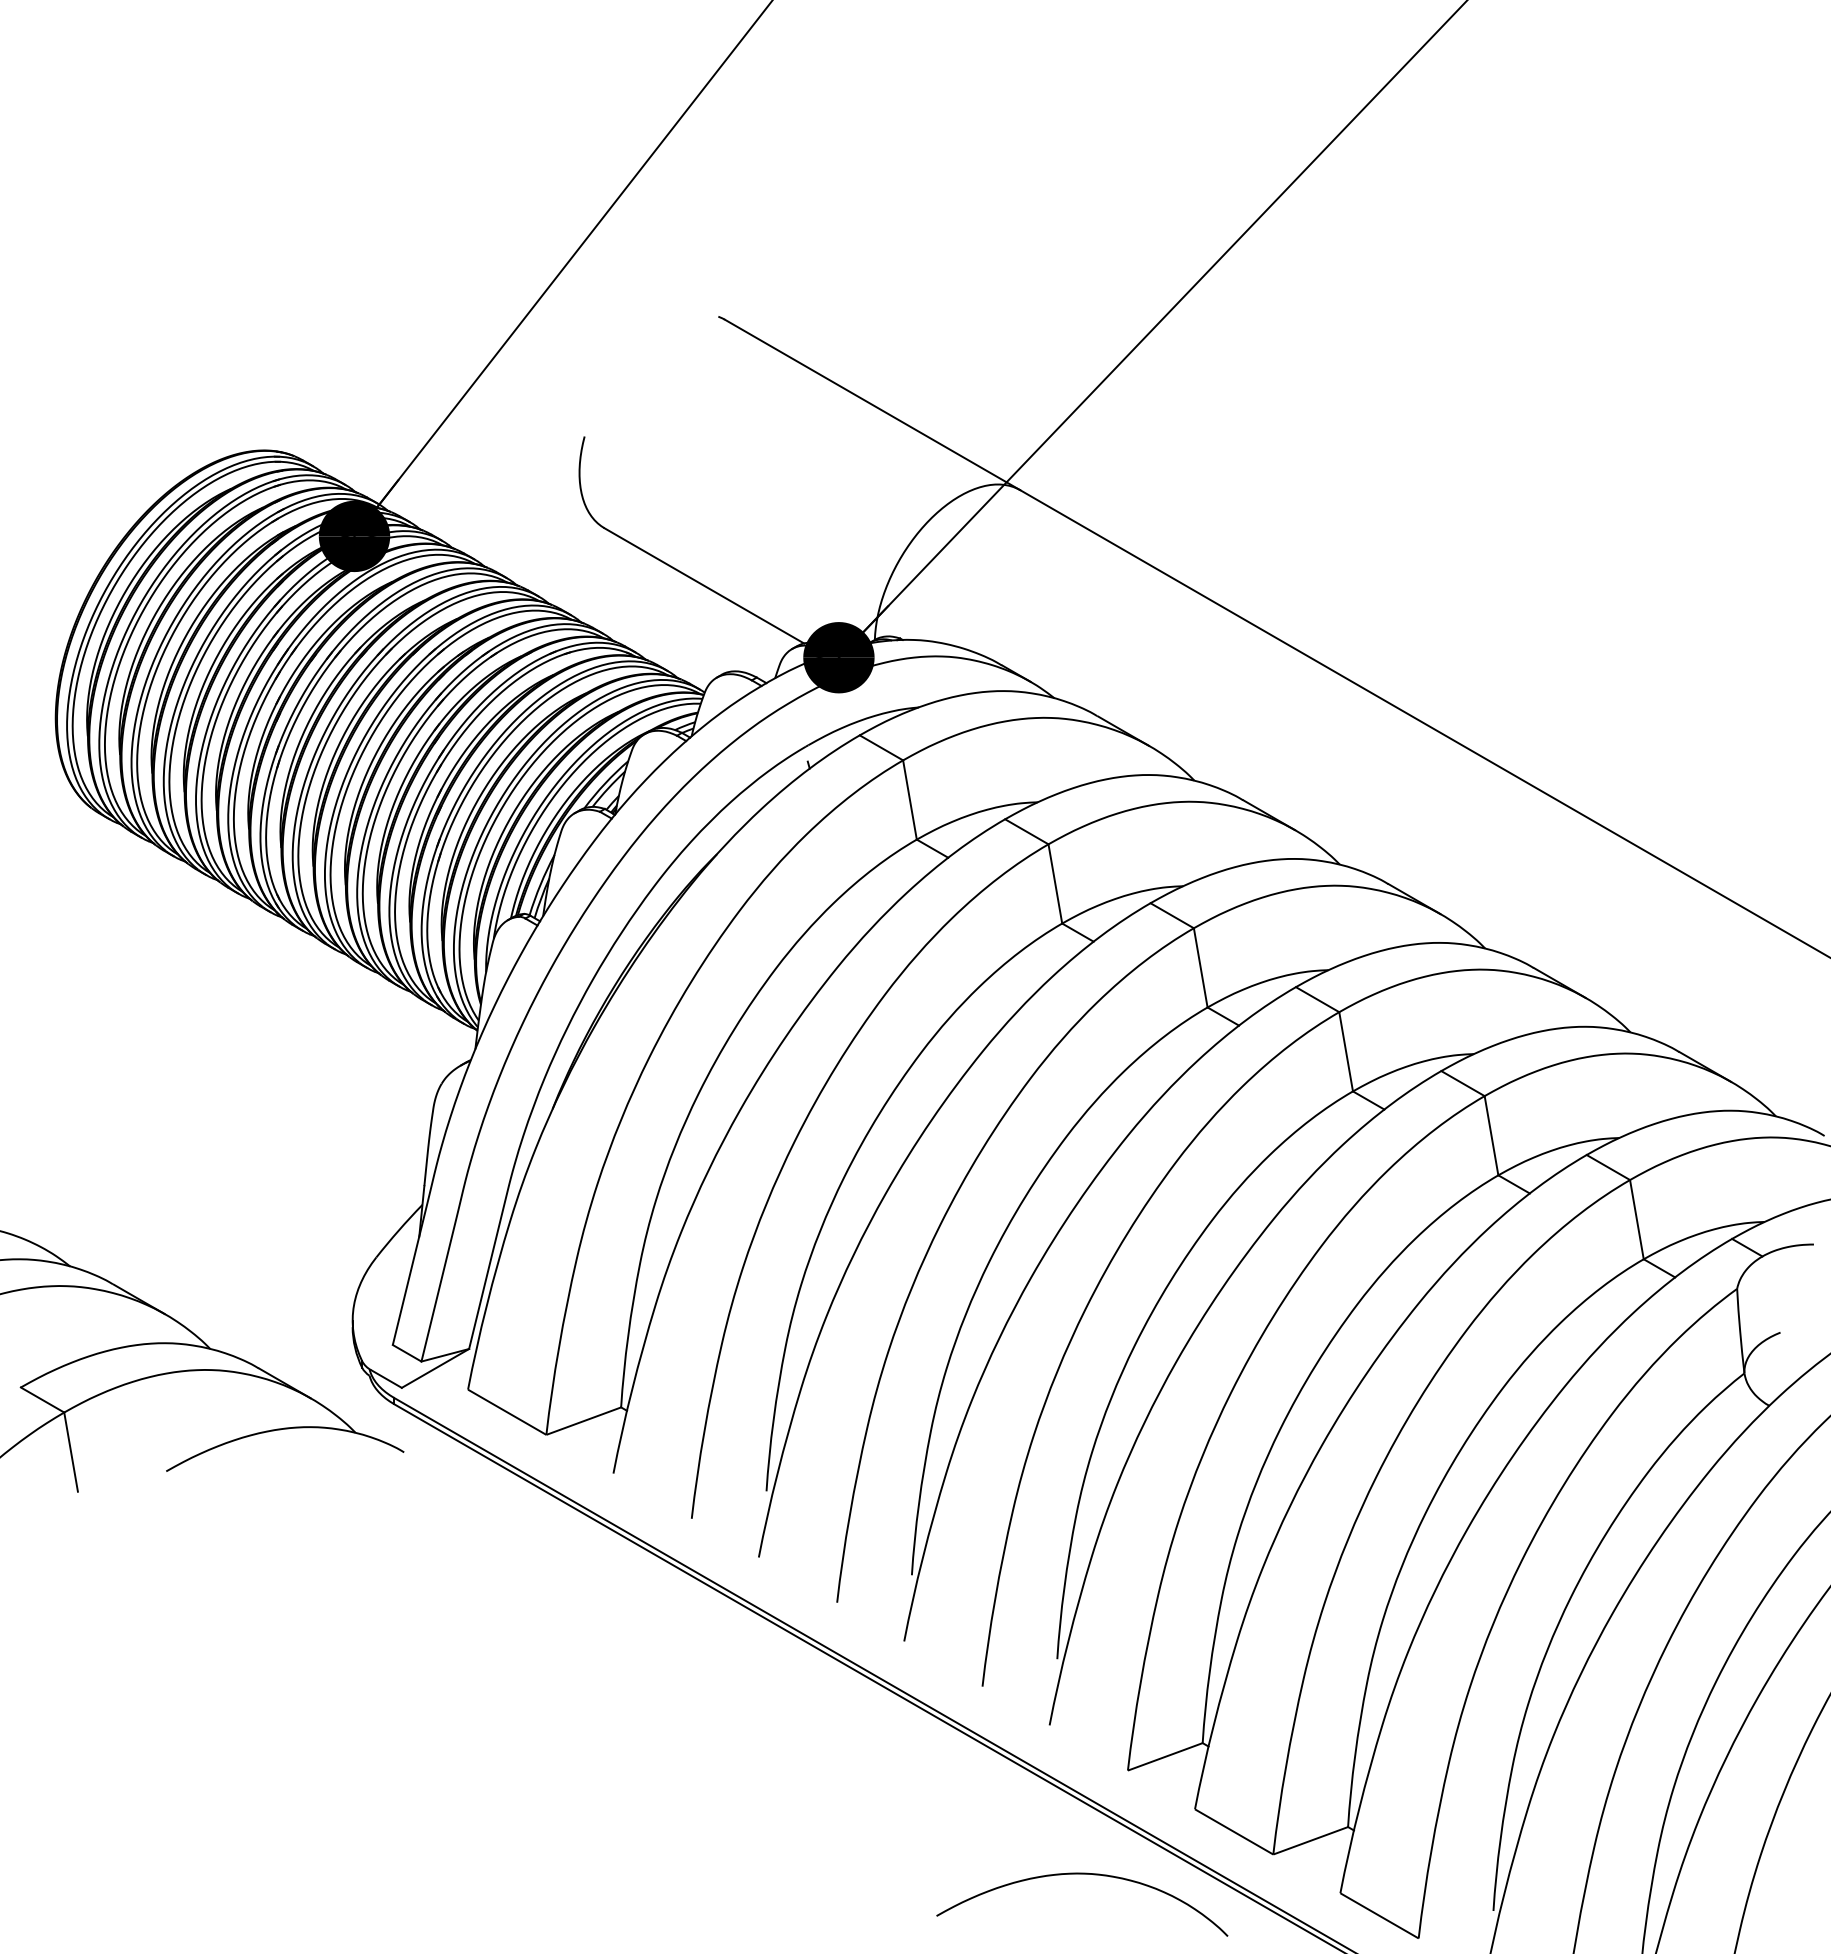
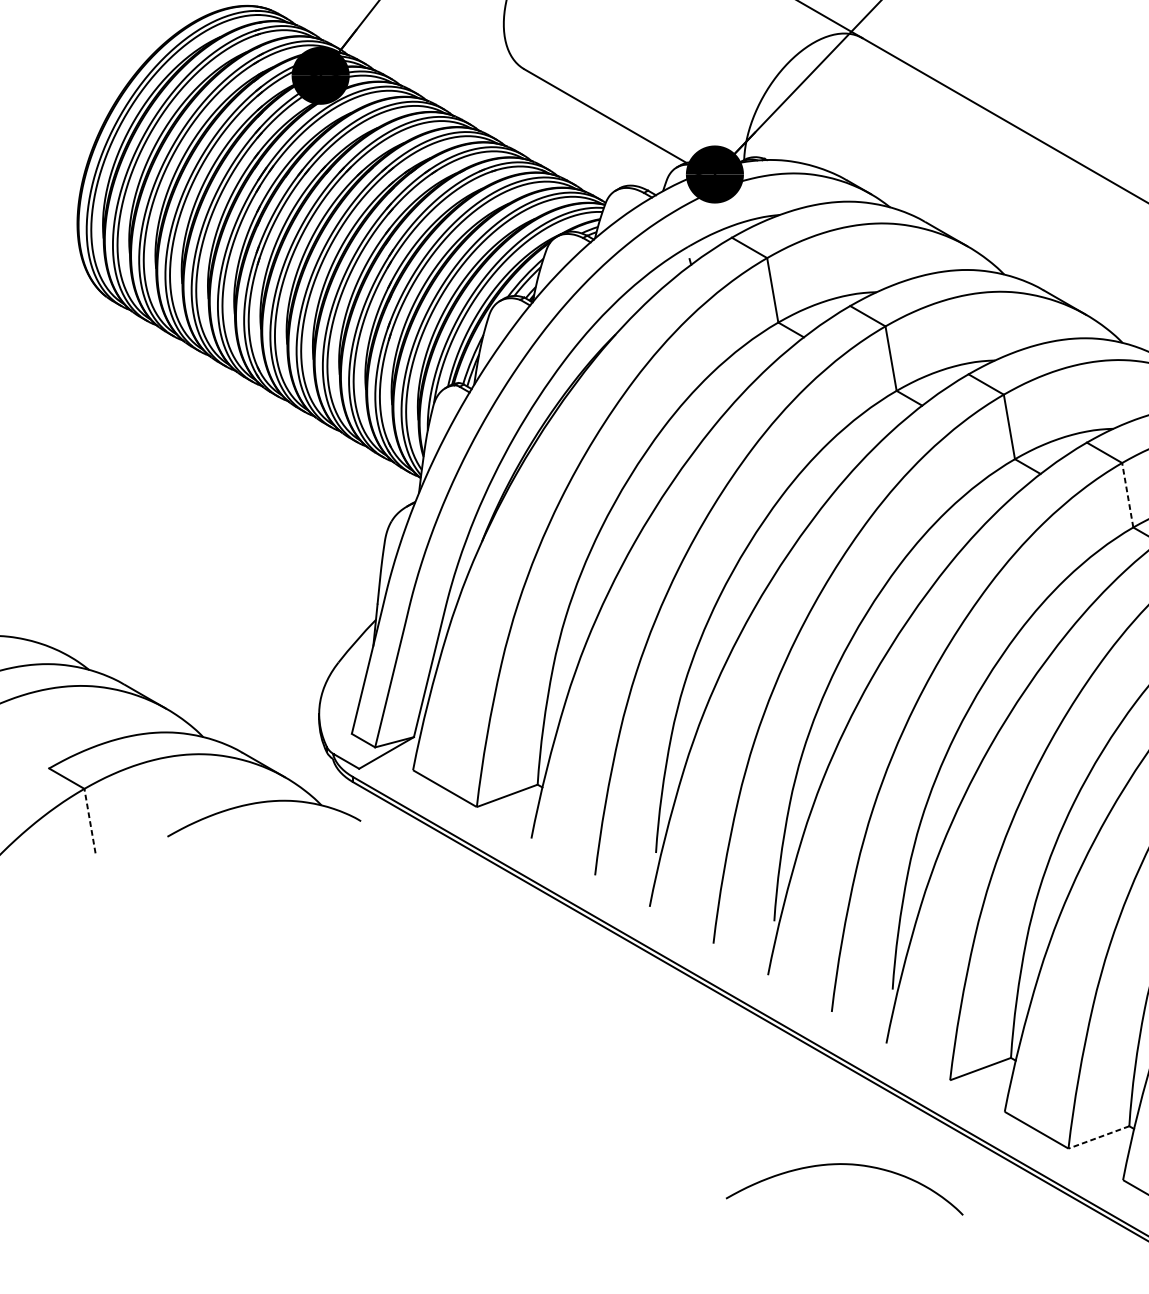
line: (1346, 1051) -> (1128, 495), solid -> dashed
line: (71, 1451) -> (90, 820), solid -> dashed
line: (1311, 1840) -> (1099, 1137), solid -> dashed
curve: (1082, 1874) -> (844, 1164), moved

